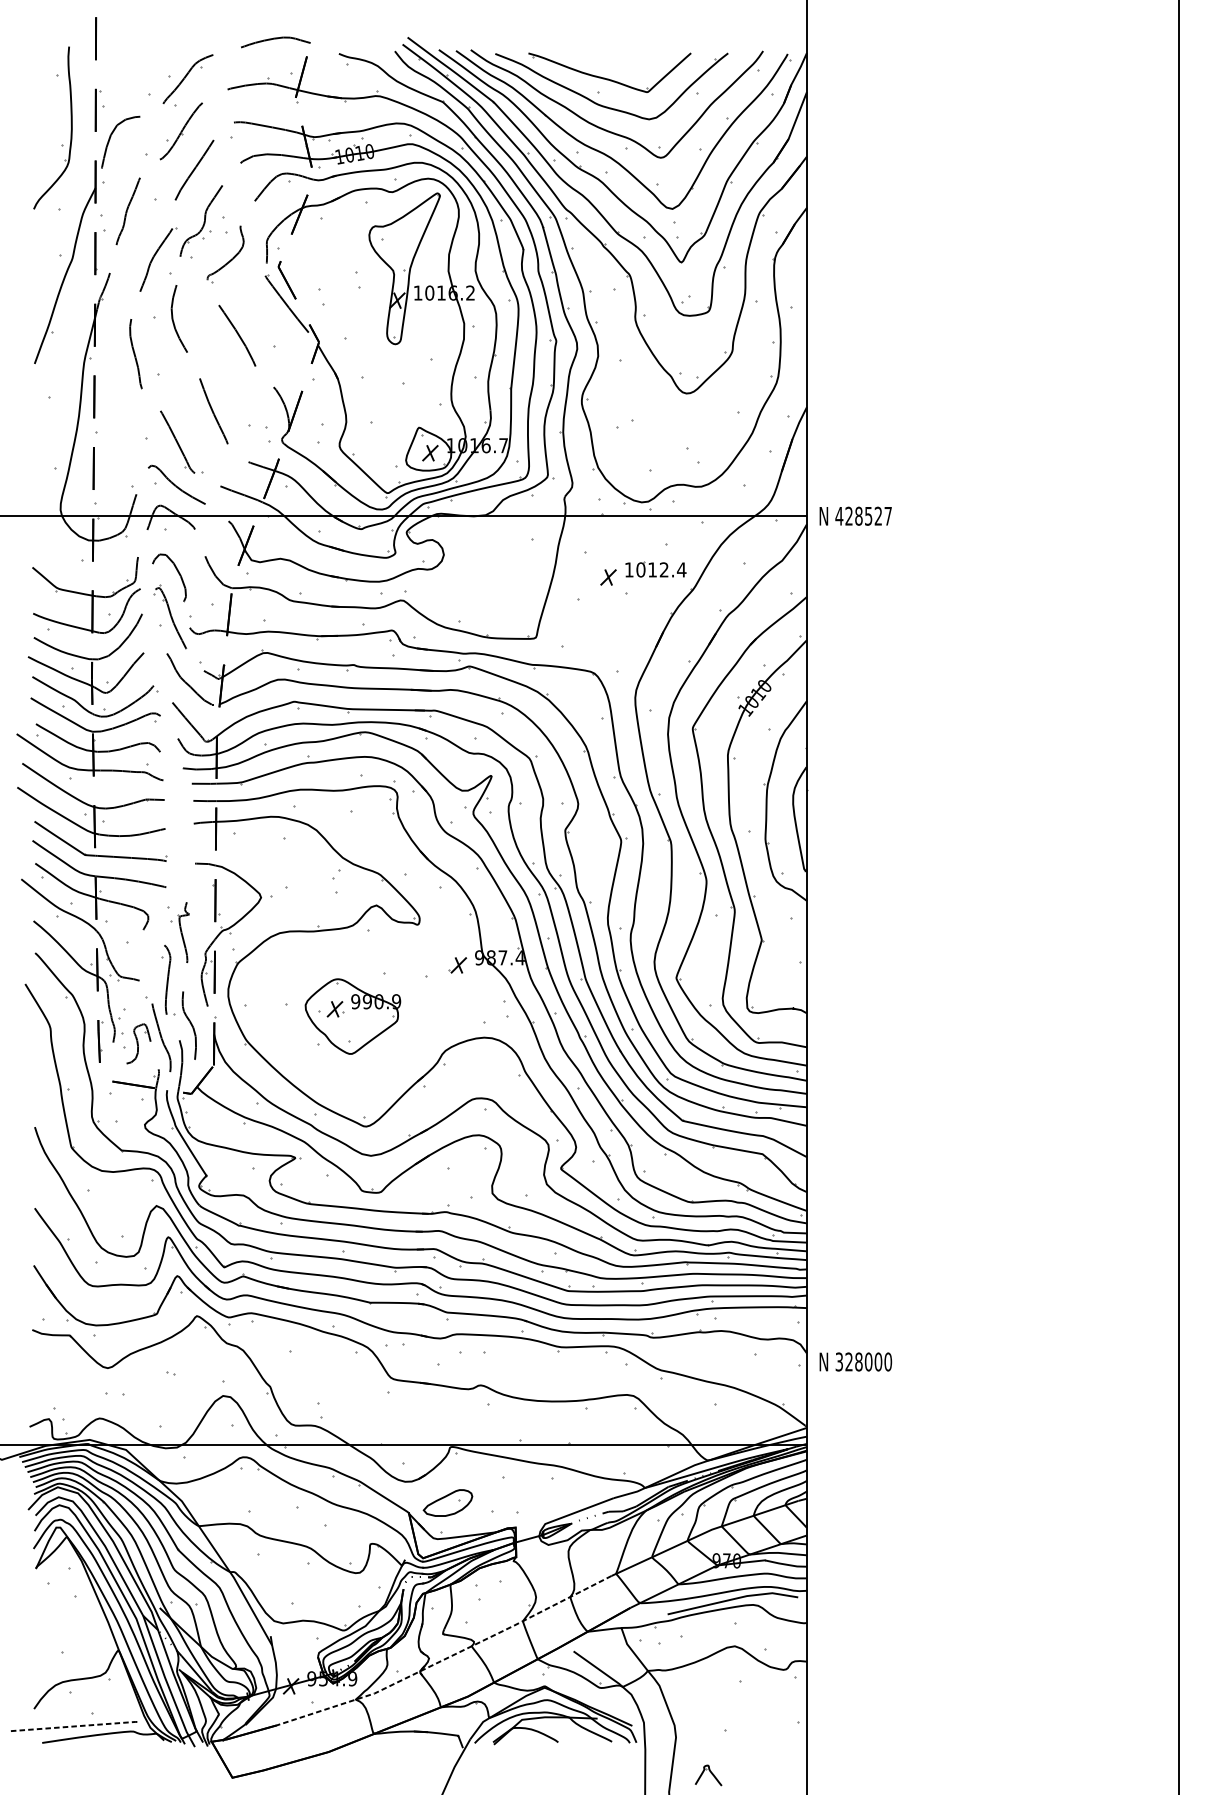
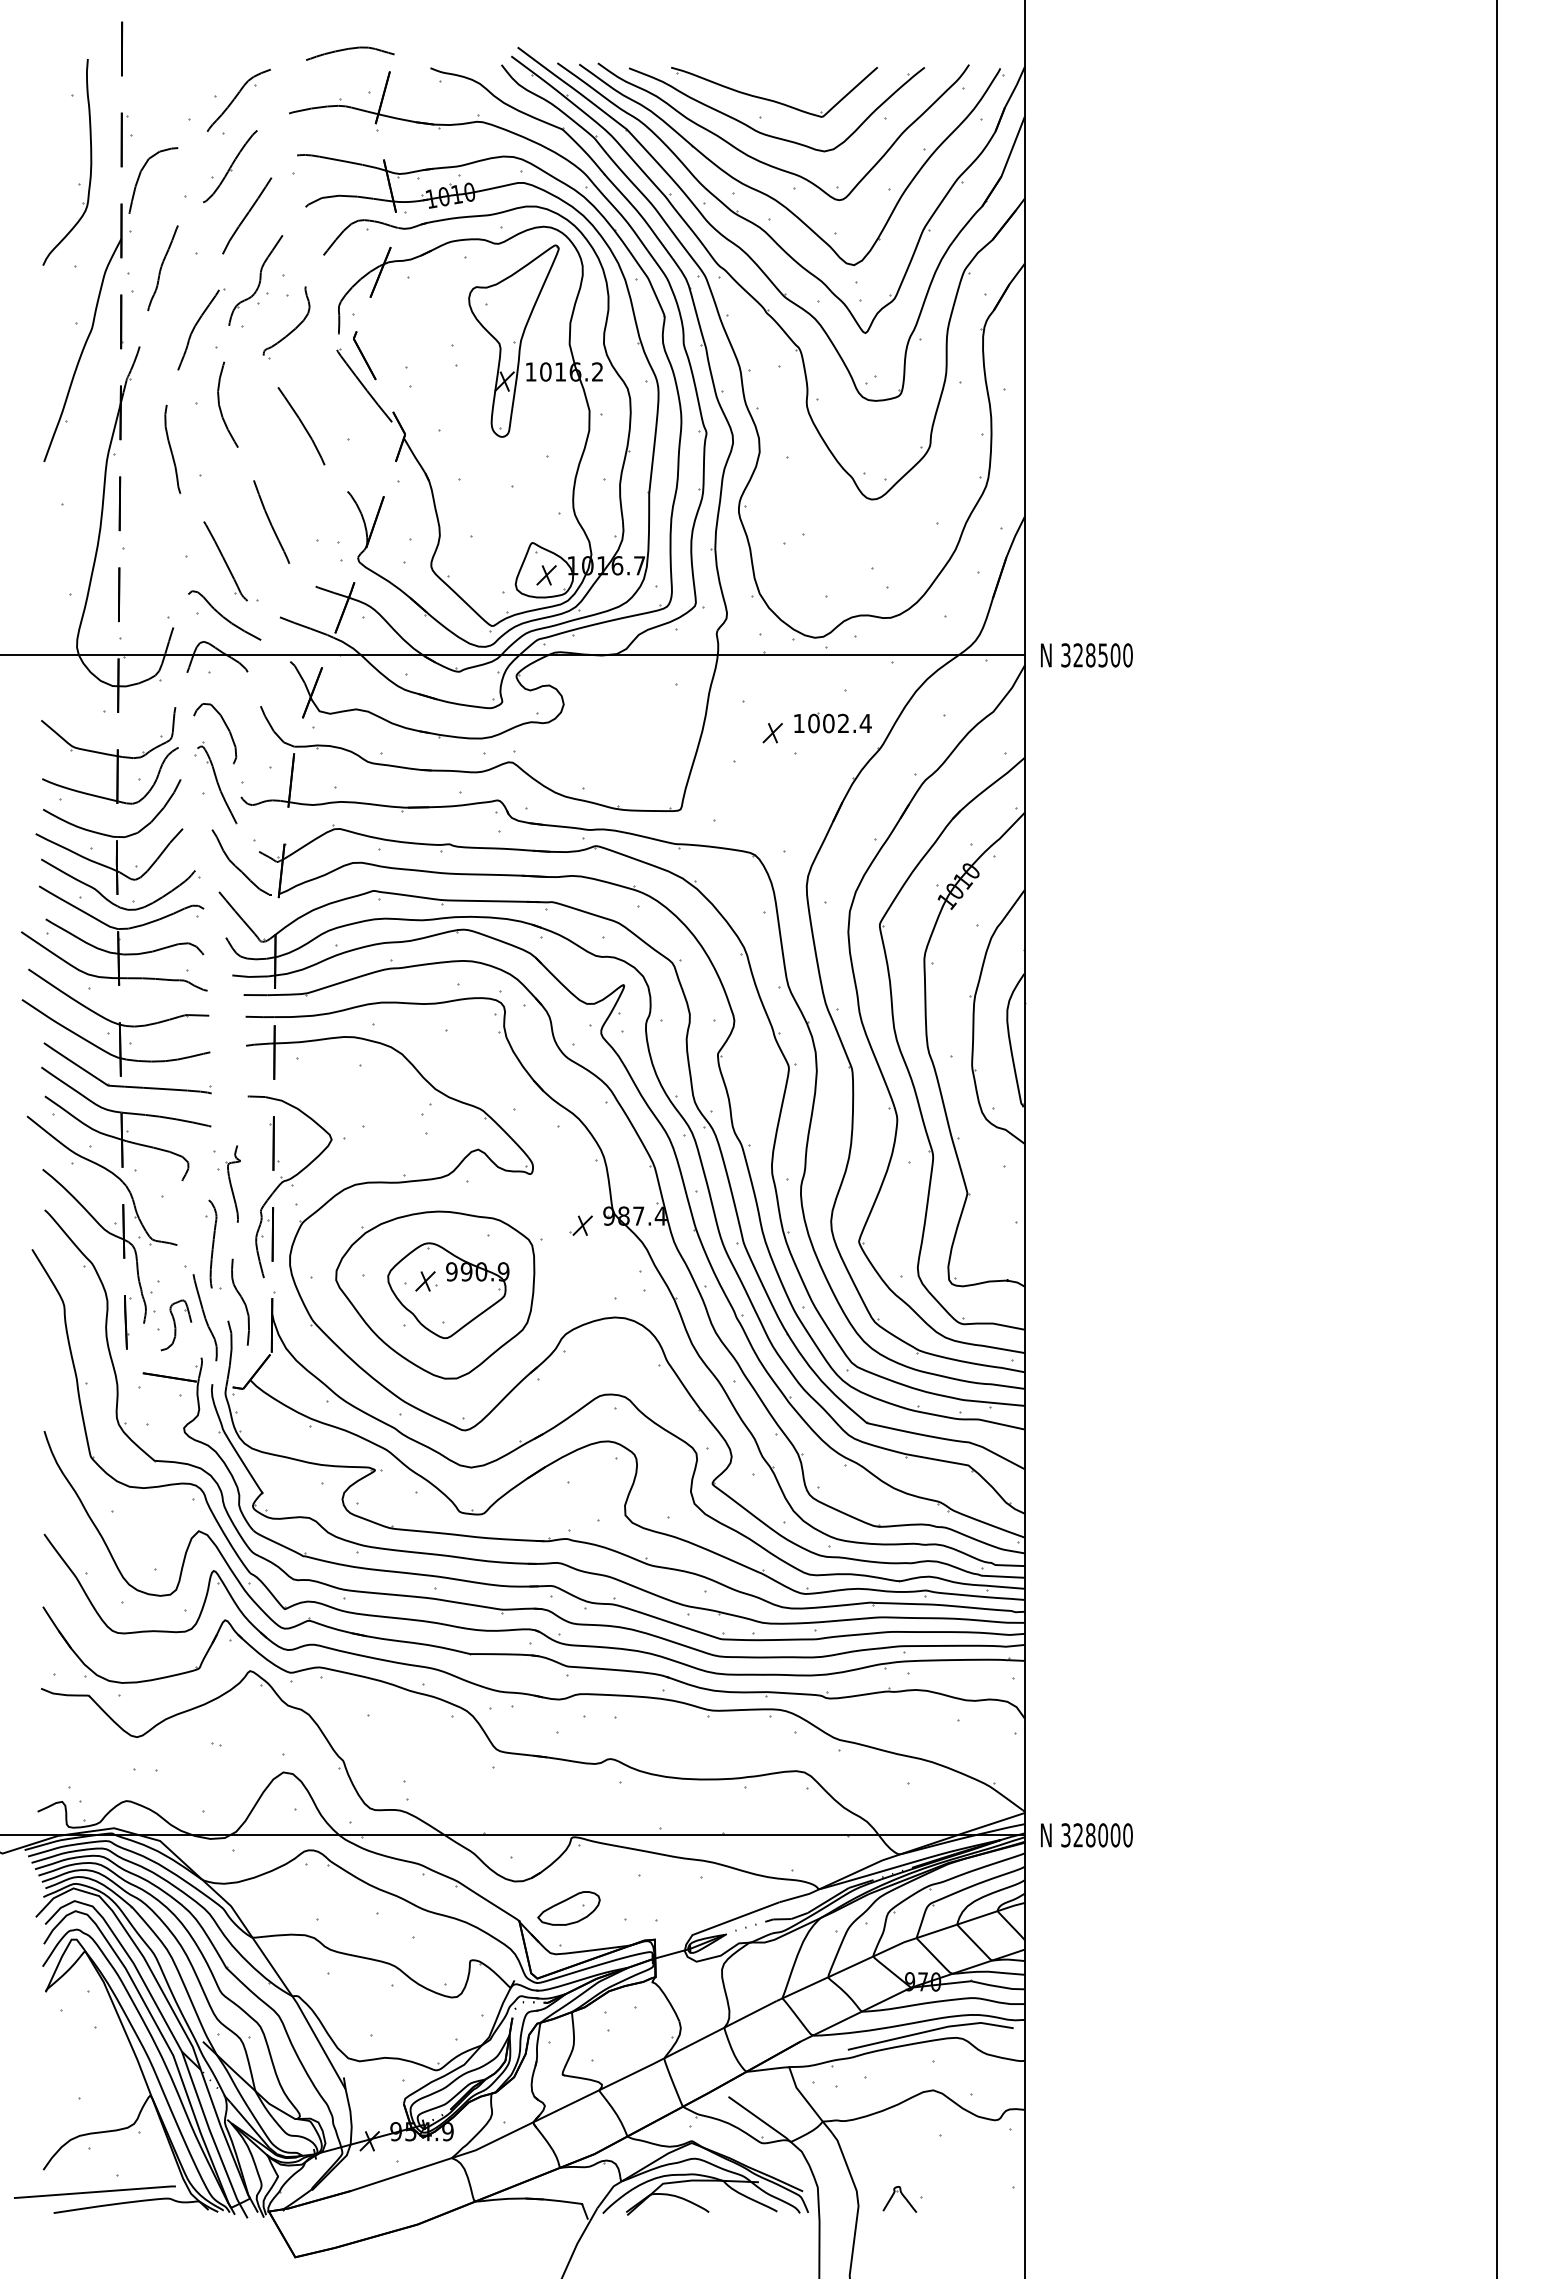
text: (863, 516) -> (1096, 655), 428527 -> 328500
text: (652, 569) -> (828, 723), 1012.4 -> 1002.4
part: (342, 1019) -> (435, 1294), added
text: (855, 1362) -> (1086, 1835), moved
line: (446, 1658) -> (567, 2105), dashed -> solid
line: (75, 1726) -> (96, 2192), dashed -> solid
part: (708, 1775) -> (899, 2199), moved

